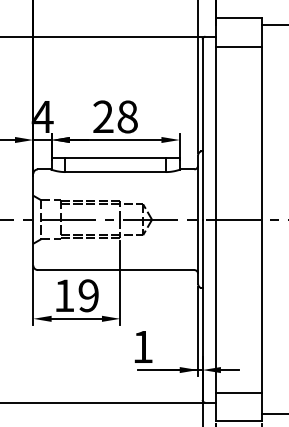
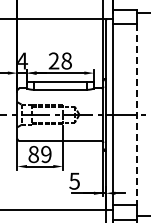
line: (261, 221) -> (136, 115), solid -> dashed
text: (64, 295) -> (33, 154), 19 -> 89
text: (142, 345) -> (74, 180), 1 -> 5

